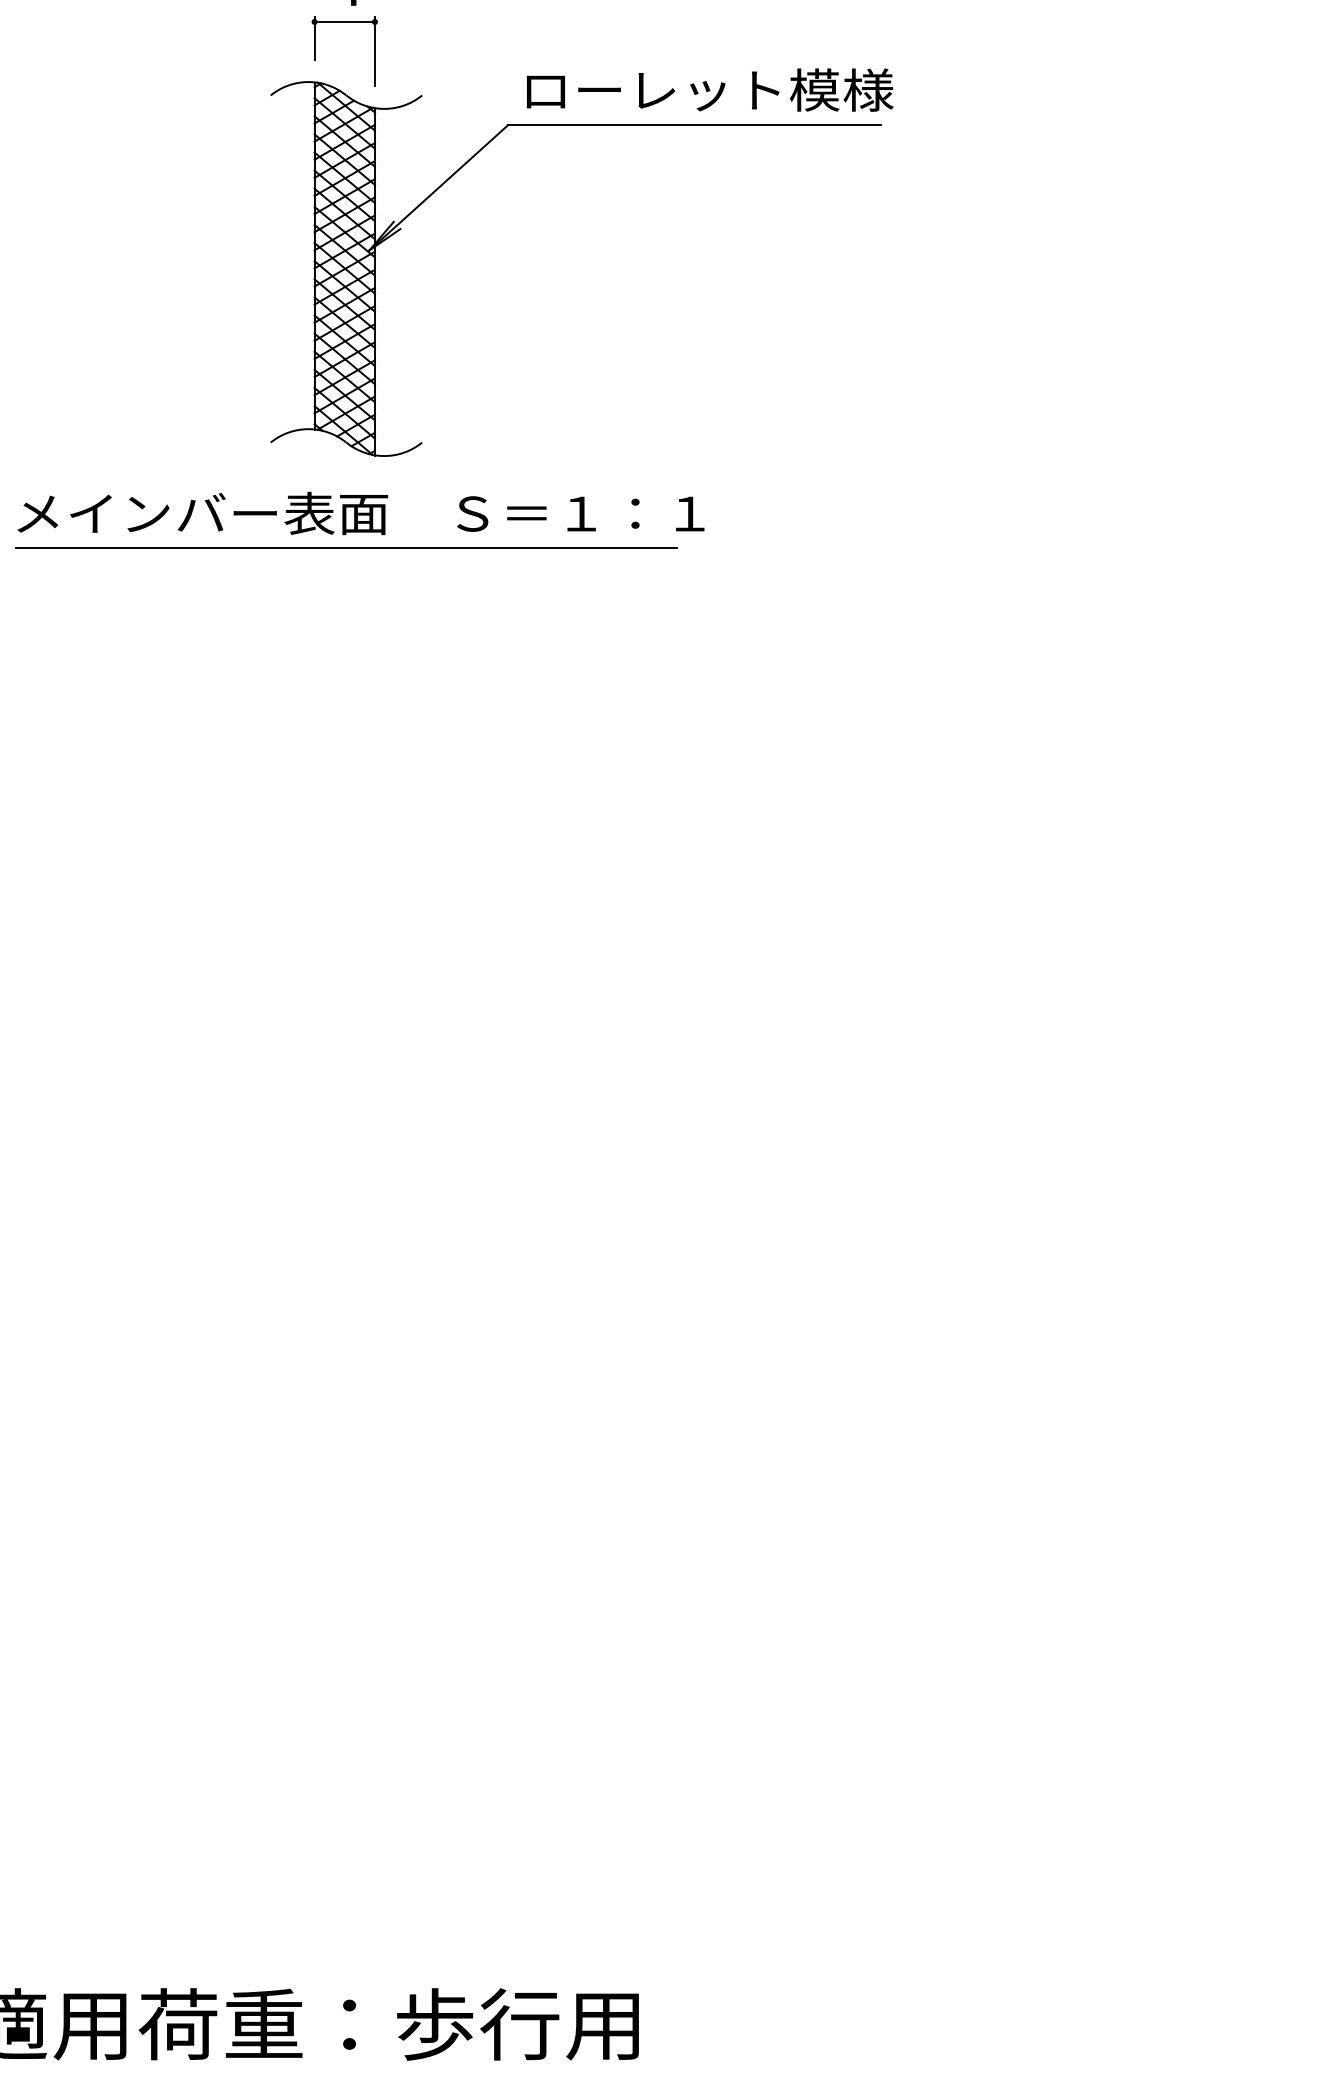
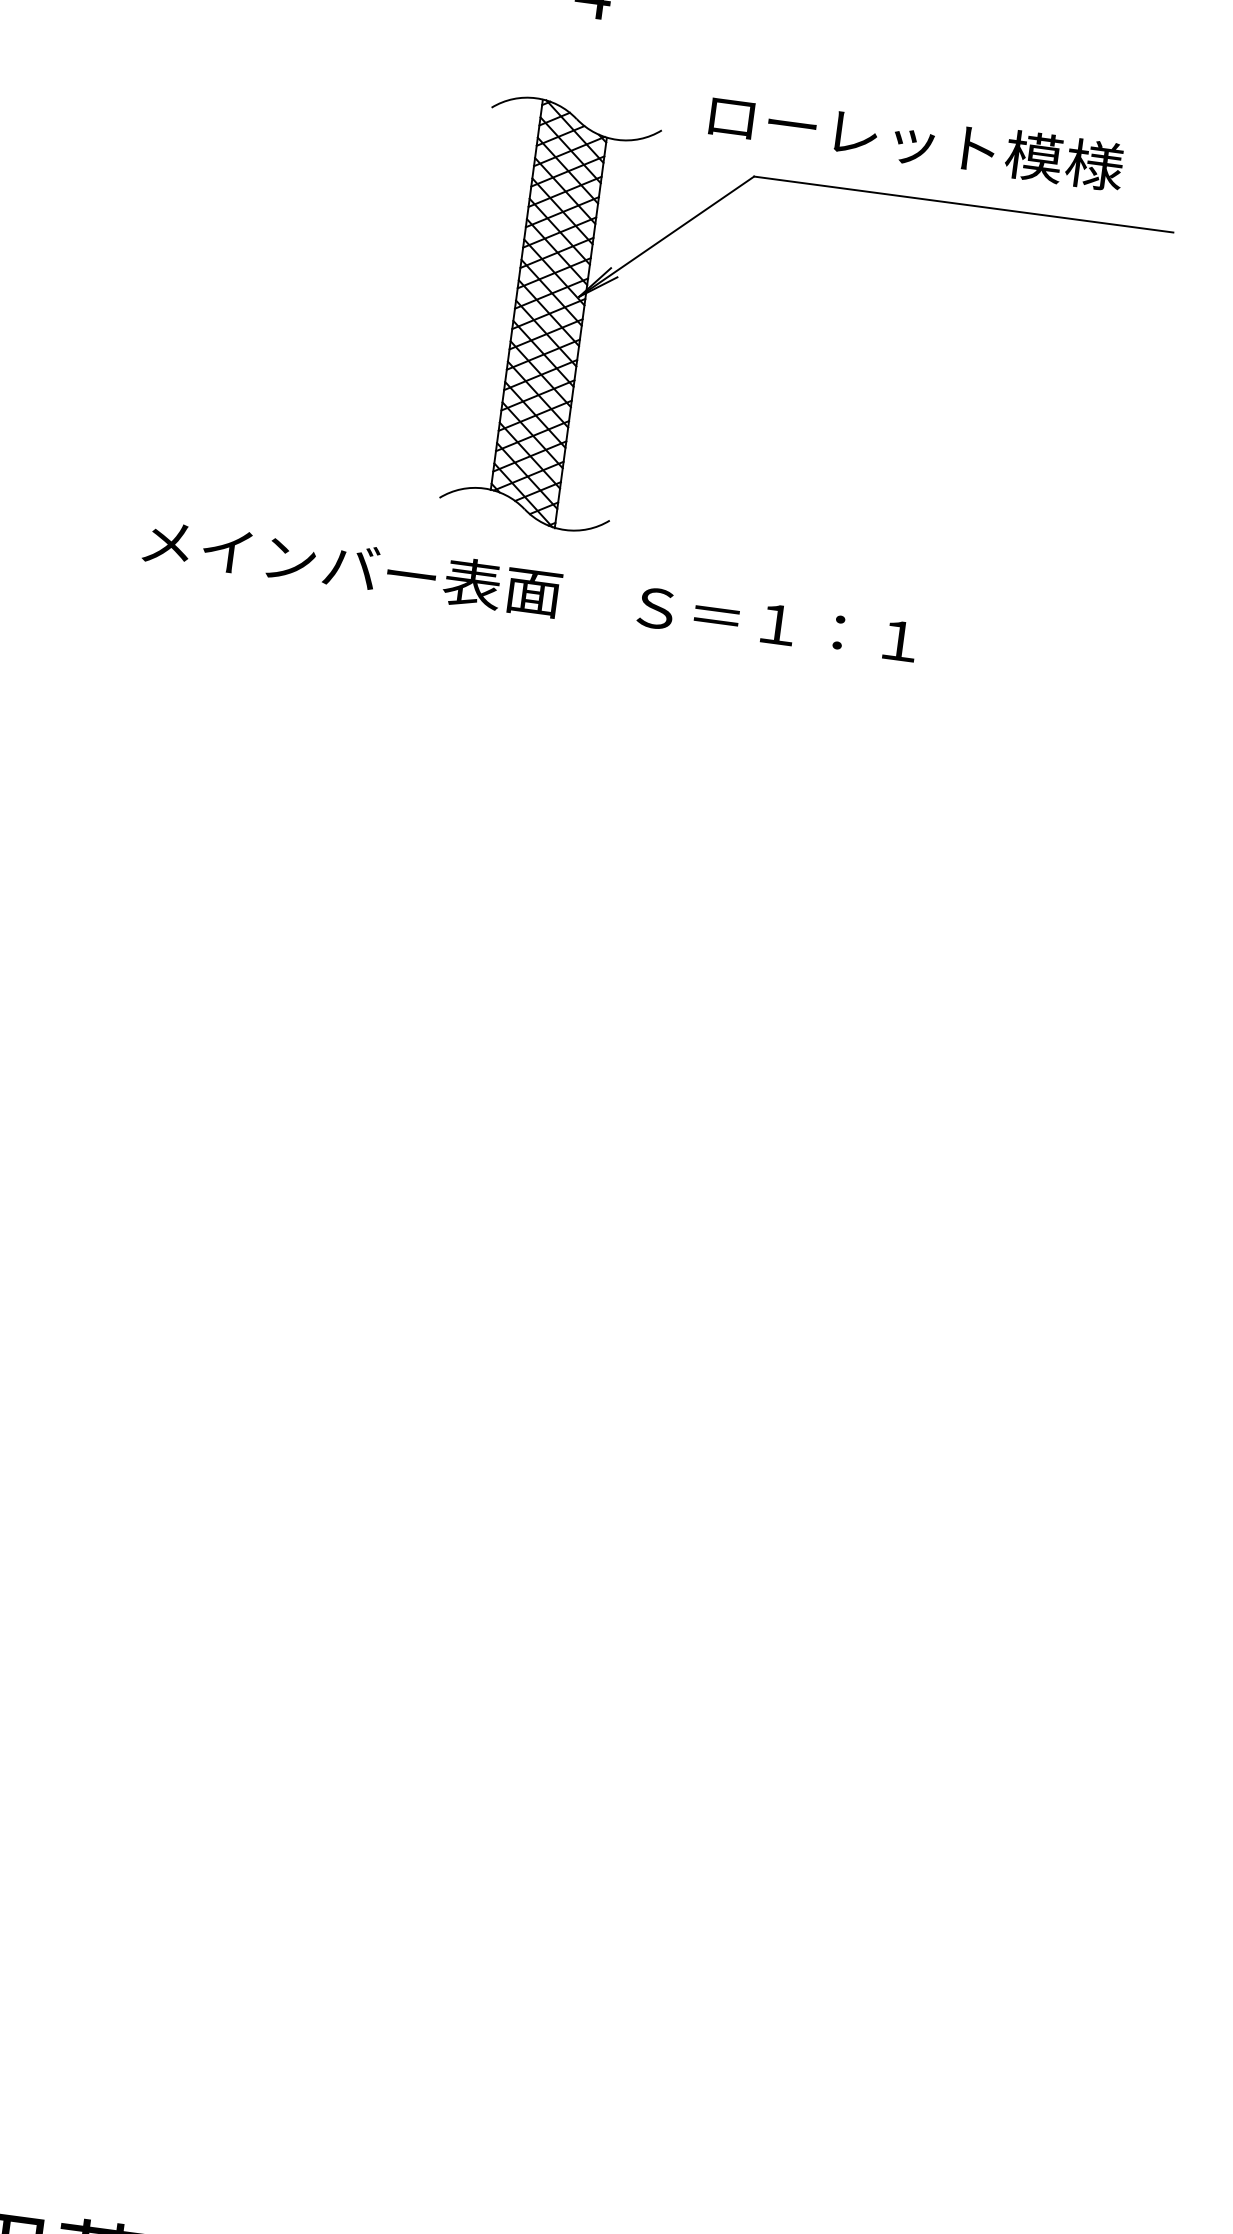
part: (344, 22) -> (585, 36), removed
text: (709, 89) -> (916, 140), moved
line: (346, 547) -> (509, 627), removed

